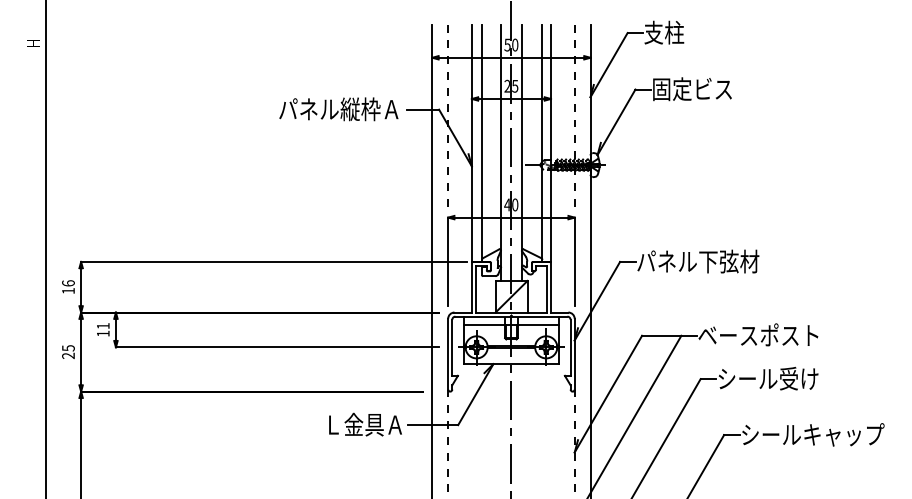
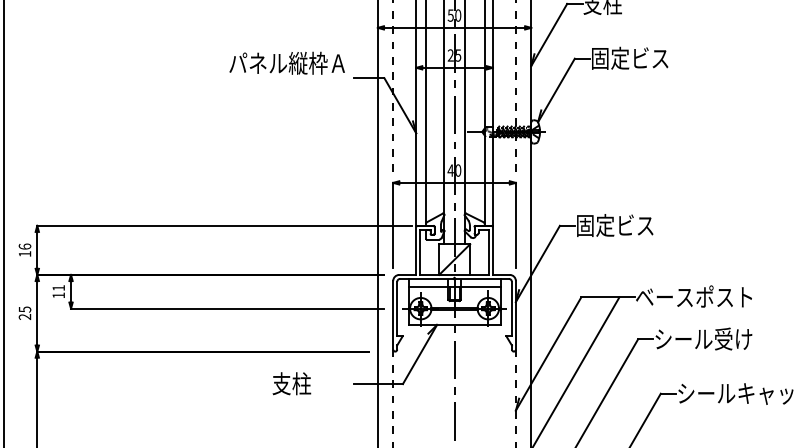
text: (338, 109) -> (286, 63), moved
text: (698, 261) -> (635, 225), パネル下弦材 -> 固定ビス
text: (362, 424) -> (310, 383), Ｌ金具Ａ -> 支柱

